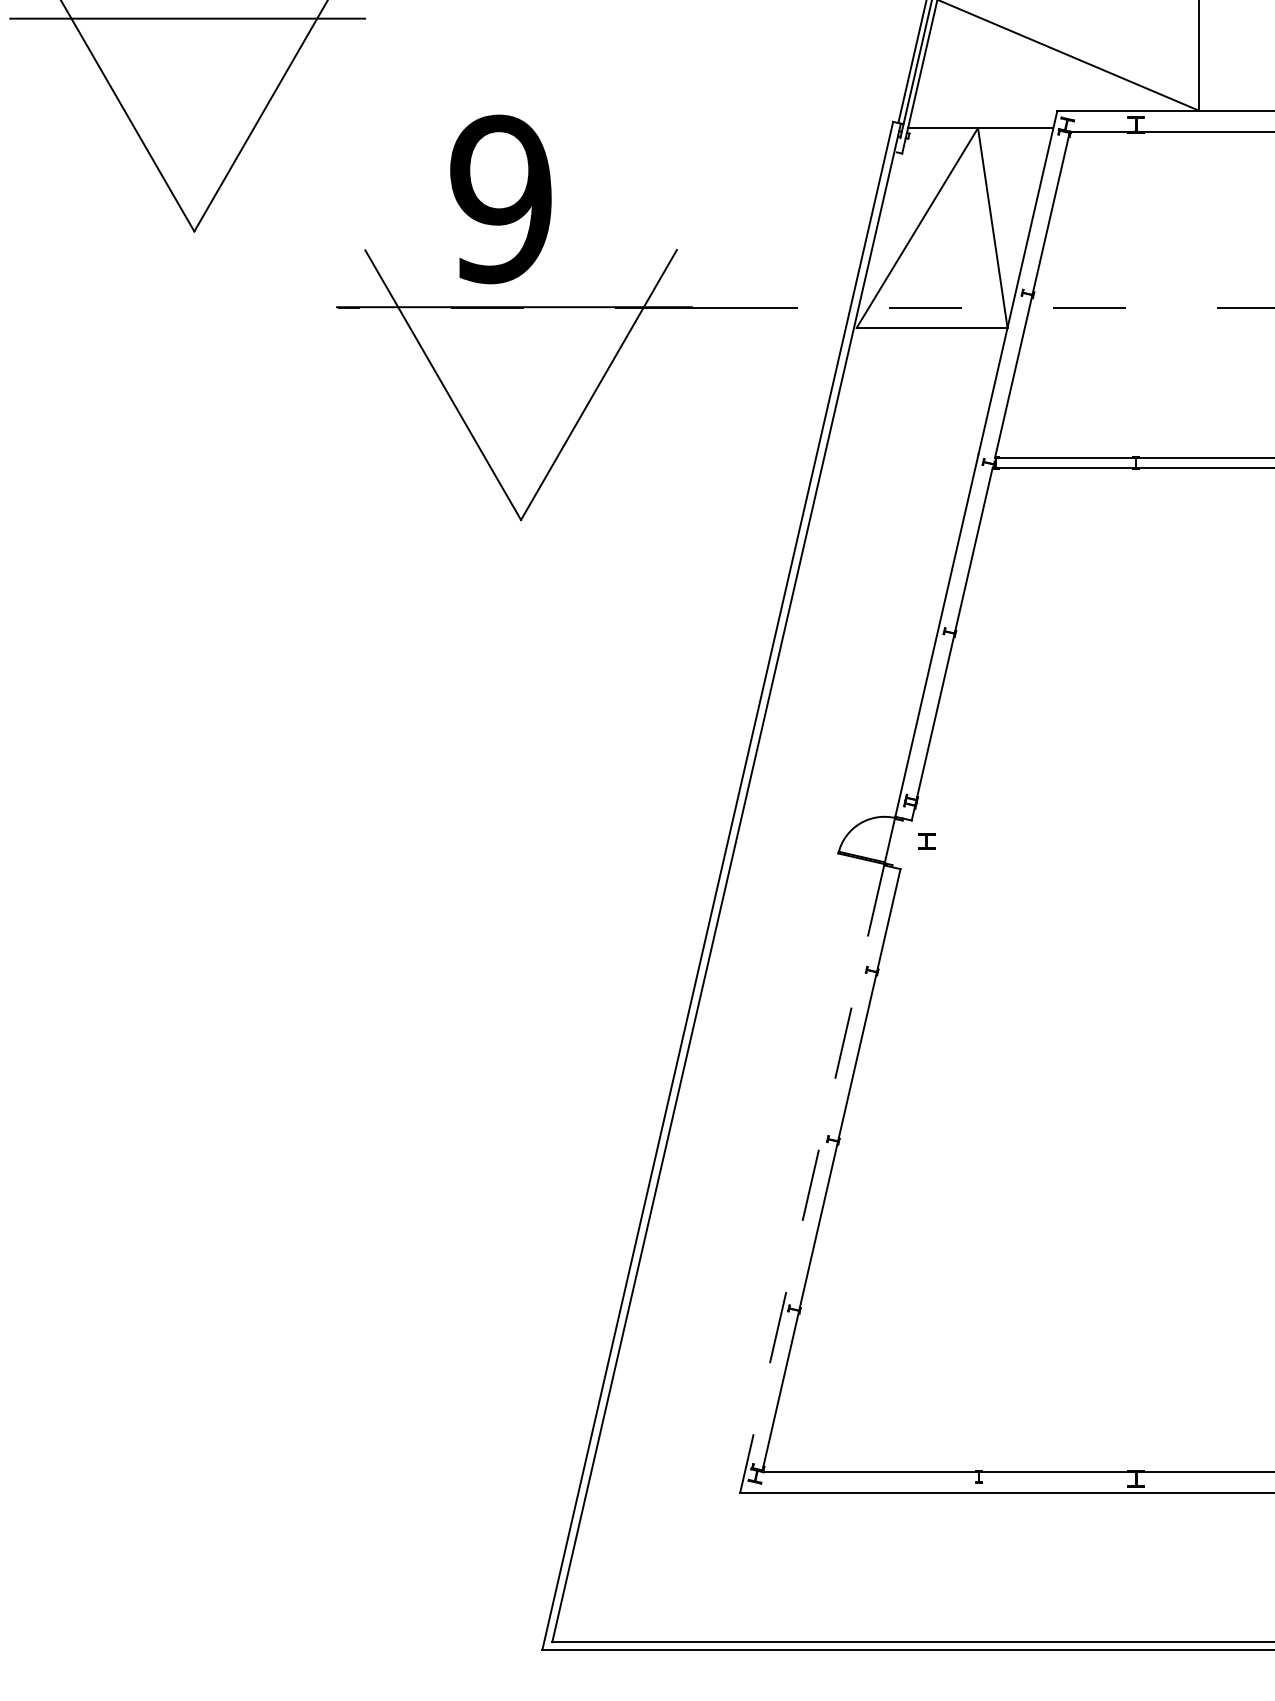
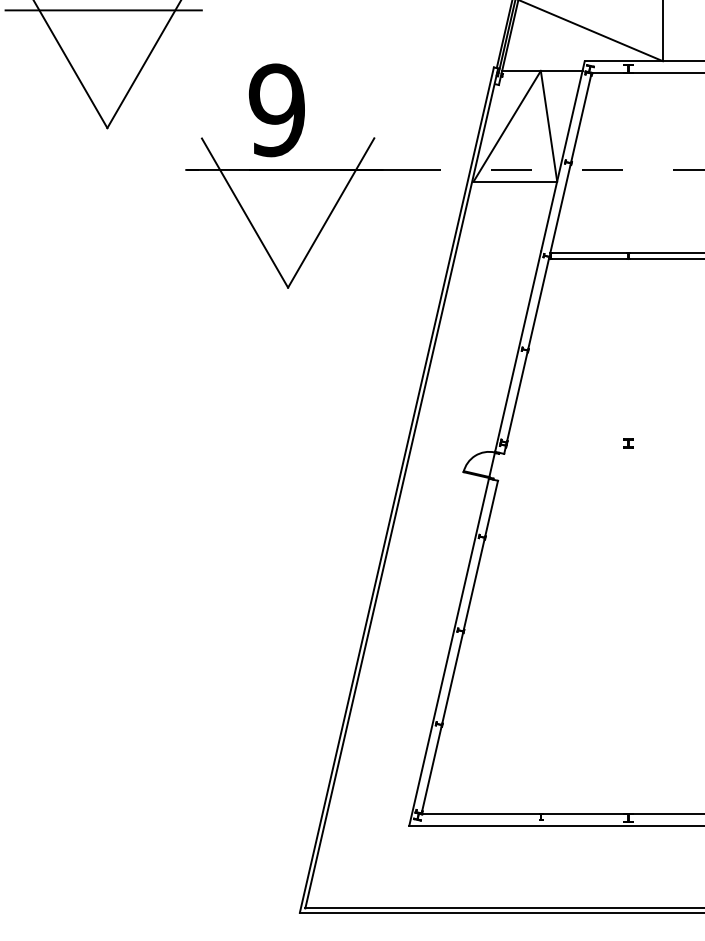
part: (926, 841) -> (628, 443), moved
line: (812, 1179) -> (449, 652), dashed -> solid

